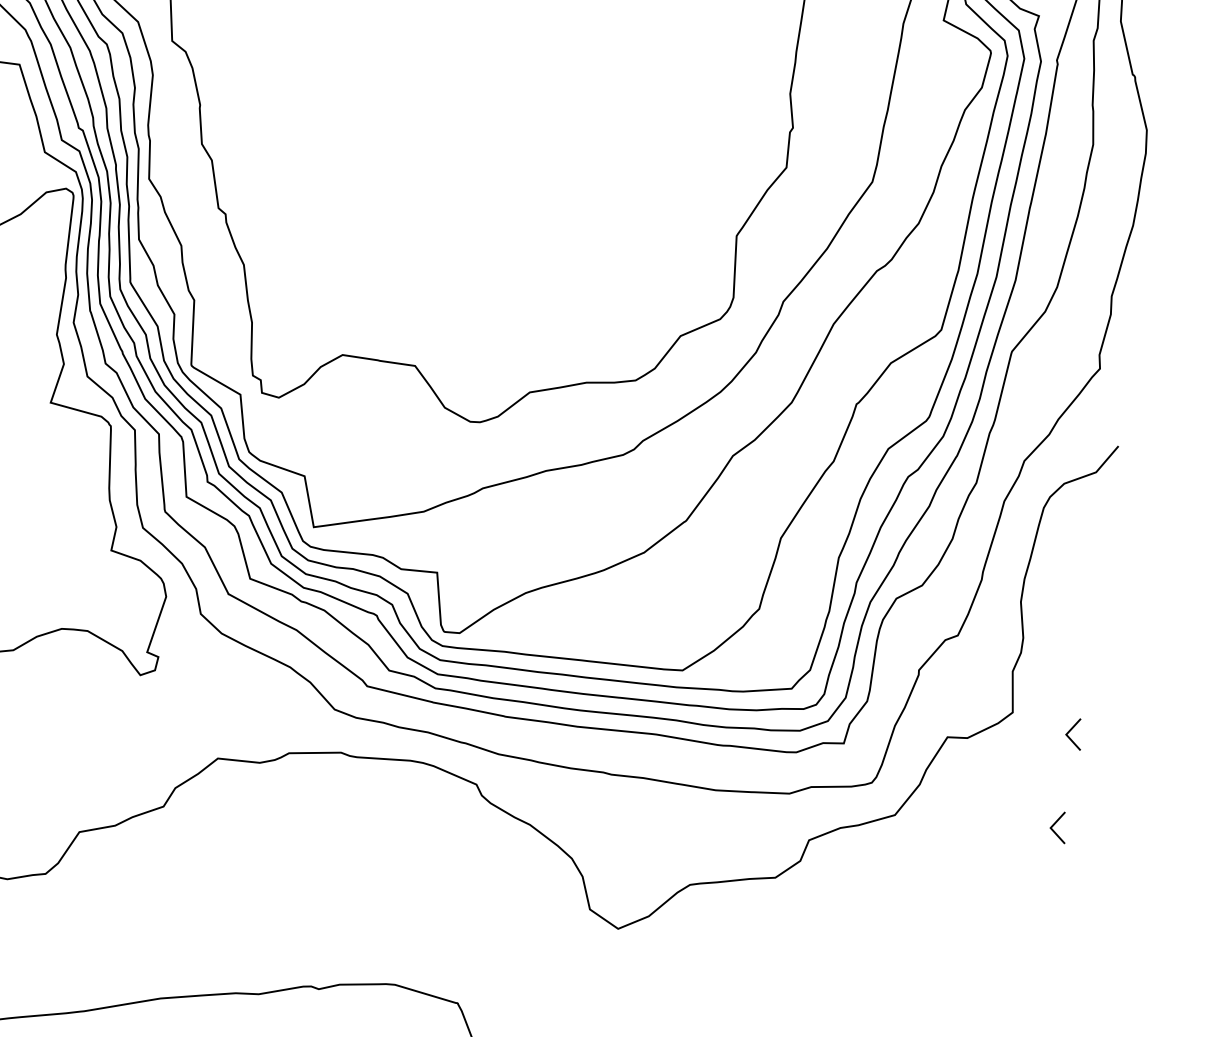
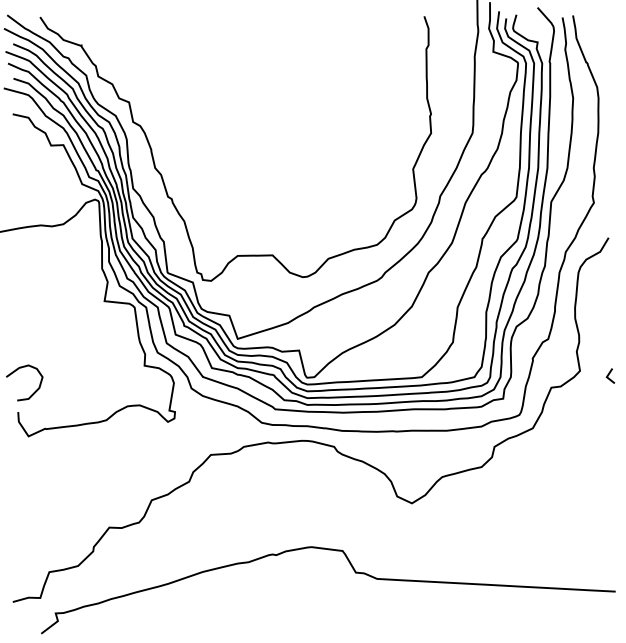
line: (1056, 825) -> (609, 420), removed

